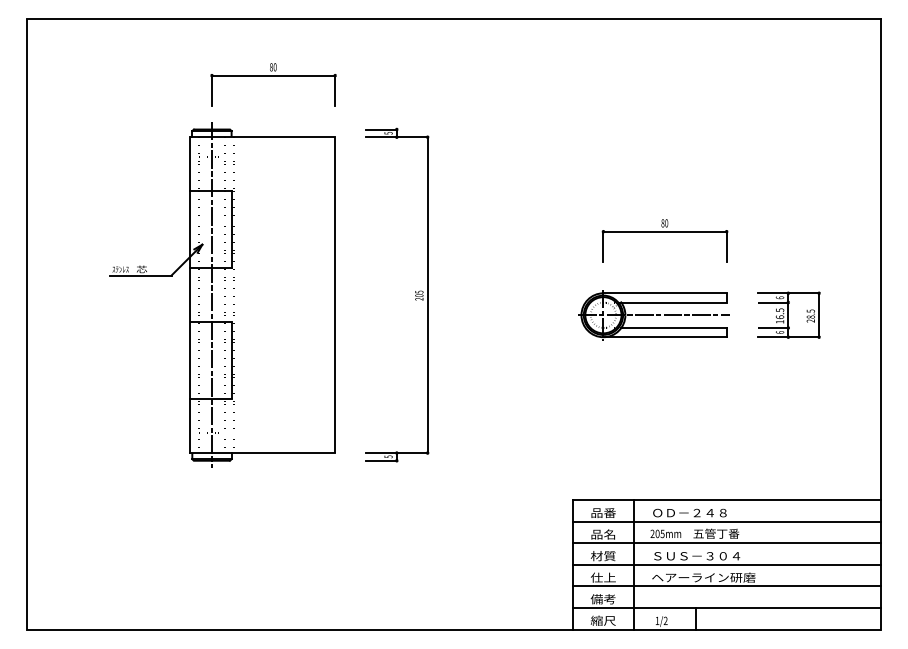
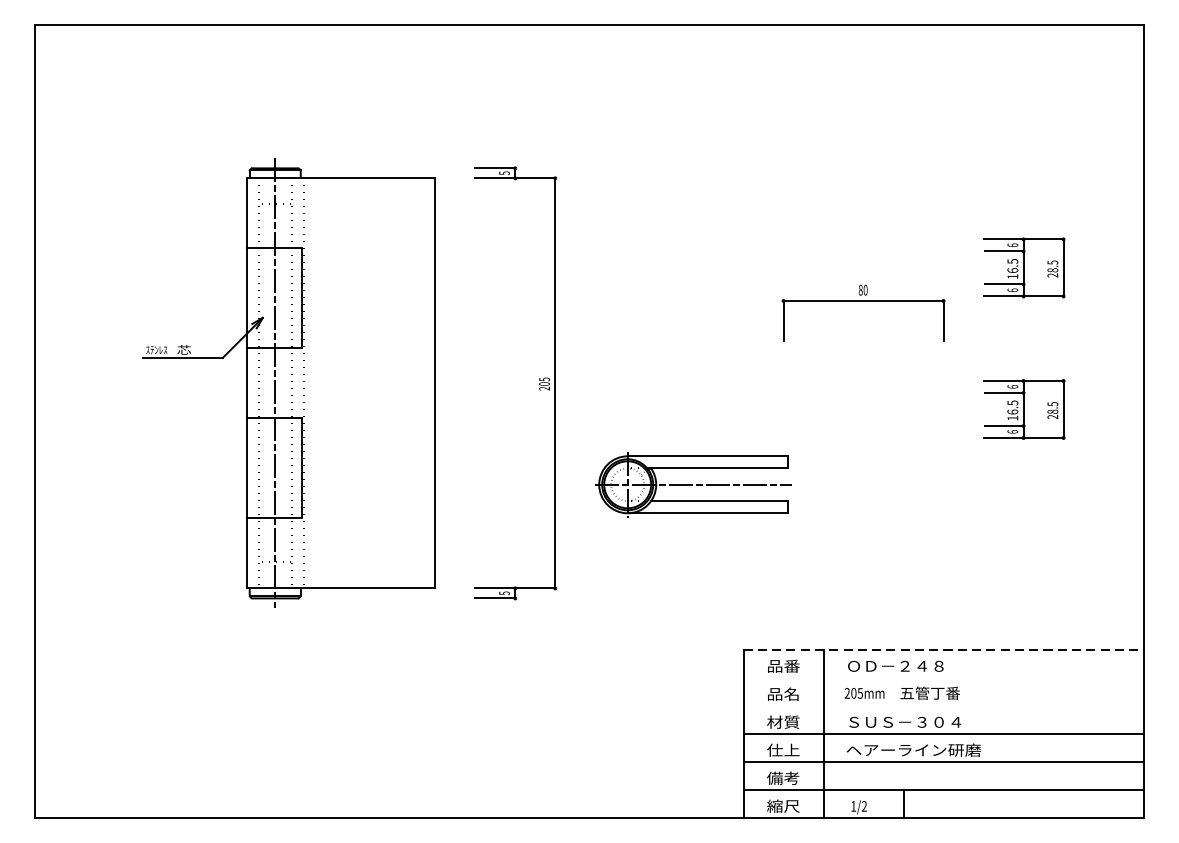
part: (273, 76) -> (355, 99), removed
part: (788, 205) -> (1023, 266), added
part: (653, 315) -> (692, 485), moved
line: (727, 500) -> (944, 650), solid -> dashed
line: (726, 521) -> (943, 677), removed
line: (726, 543) -> (943, 705), removed

